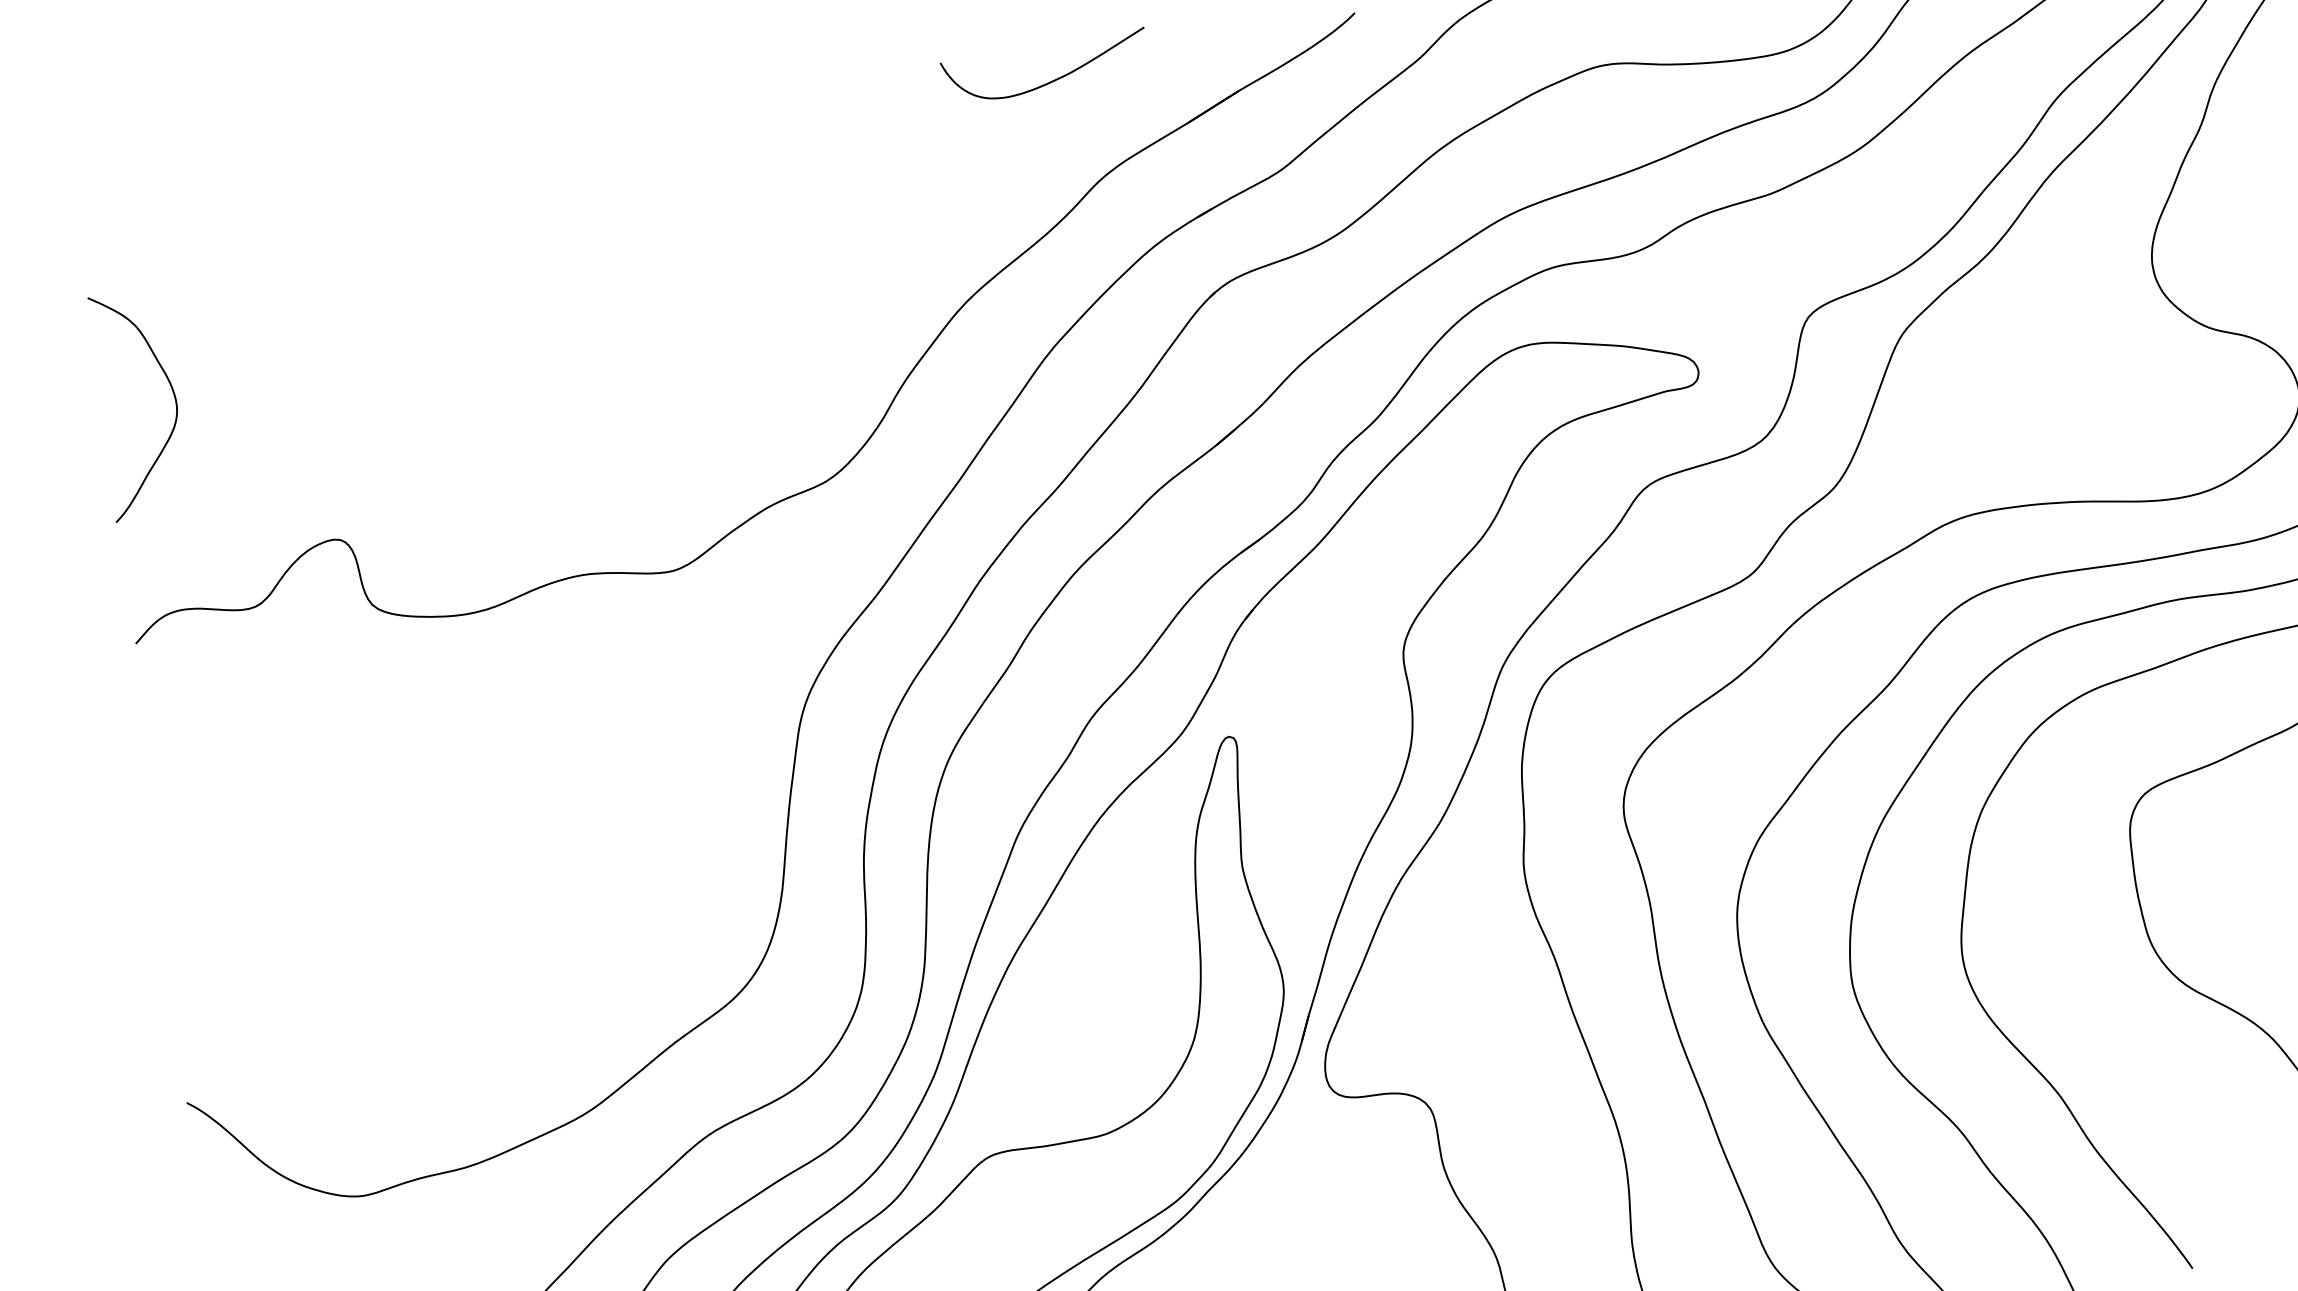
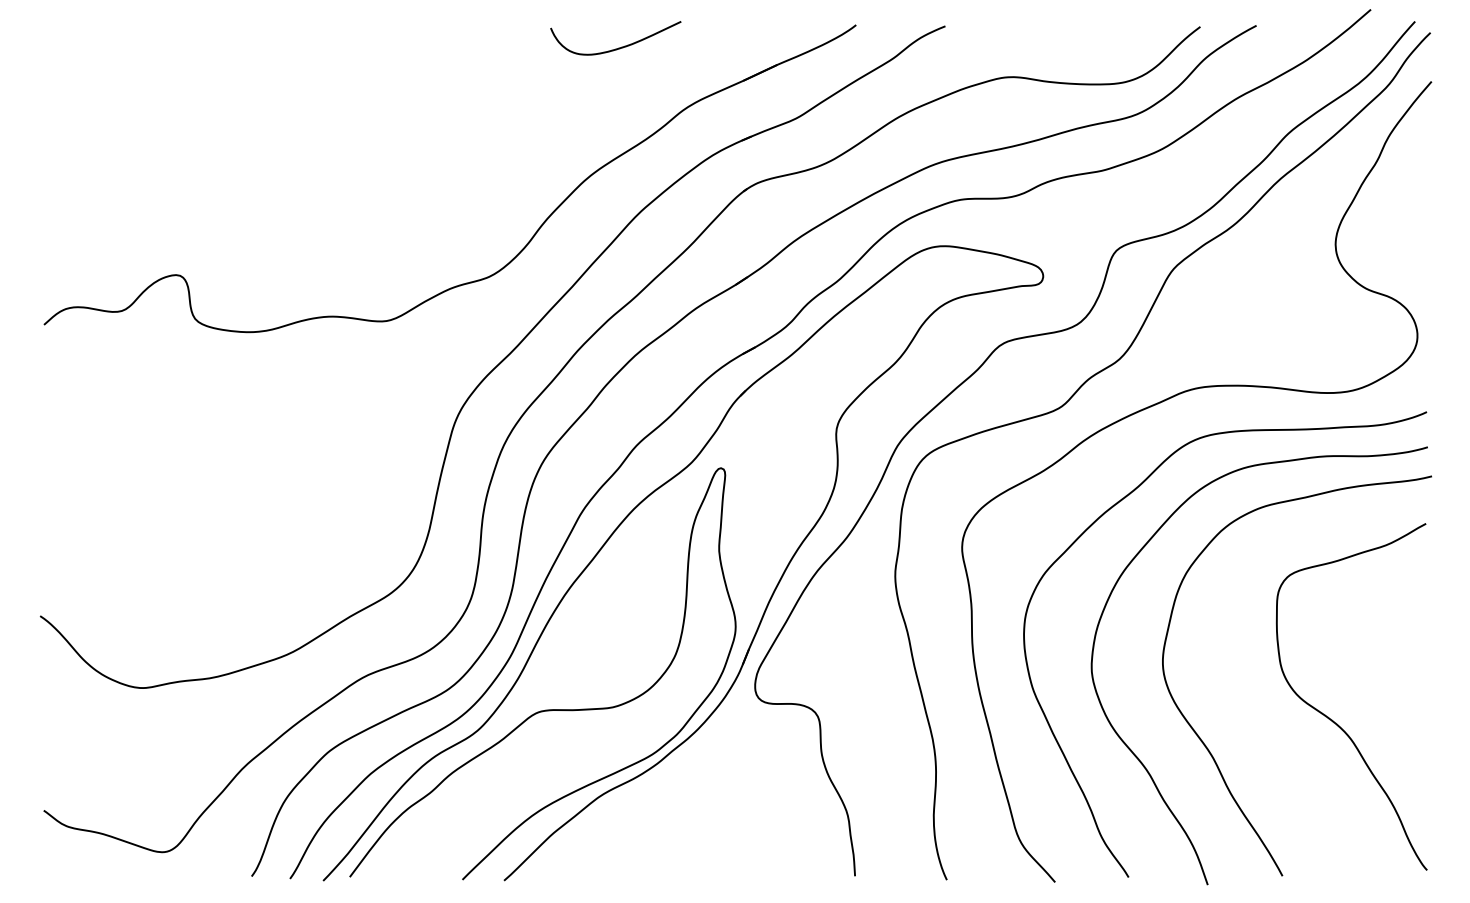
curve: (1050, 80) -> (618, 47), moved
curve: (172, 395) -> (86, 172), removed

